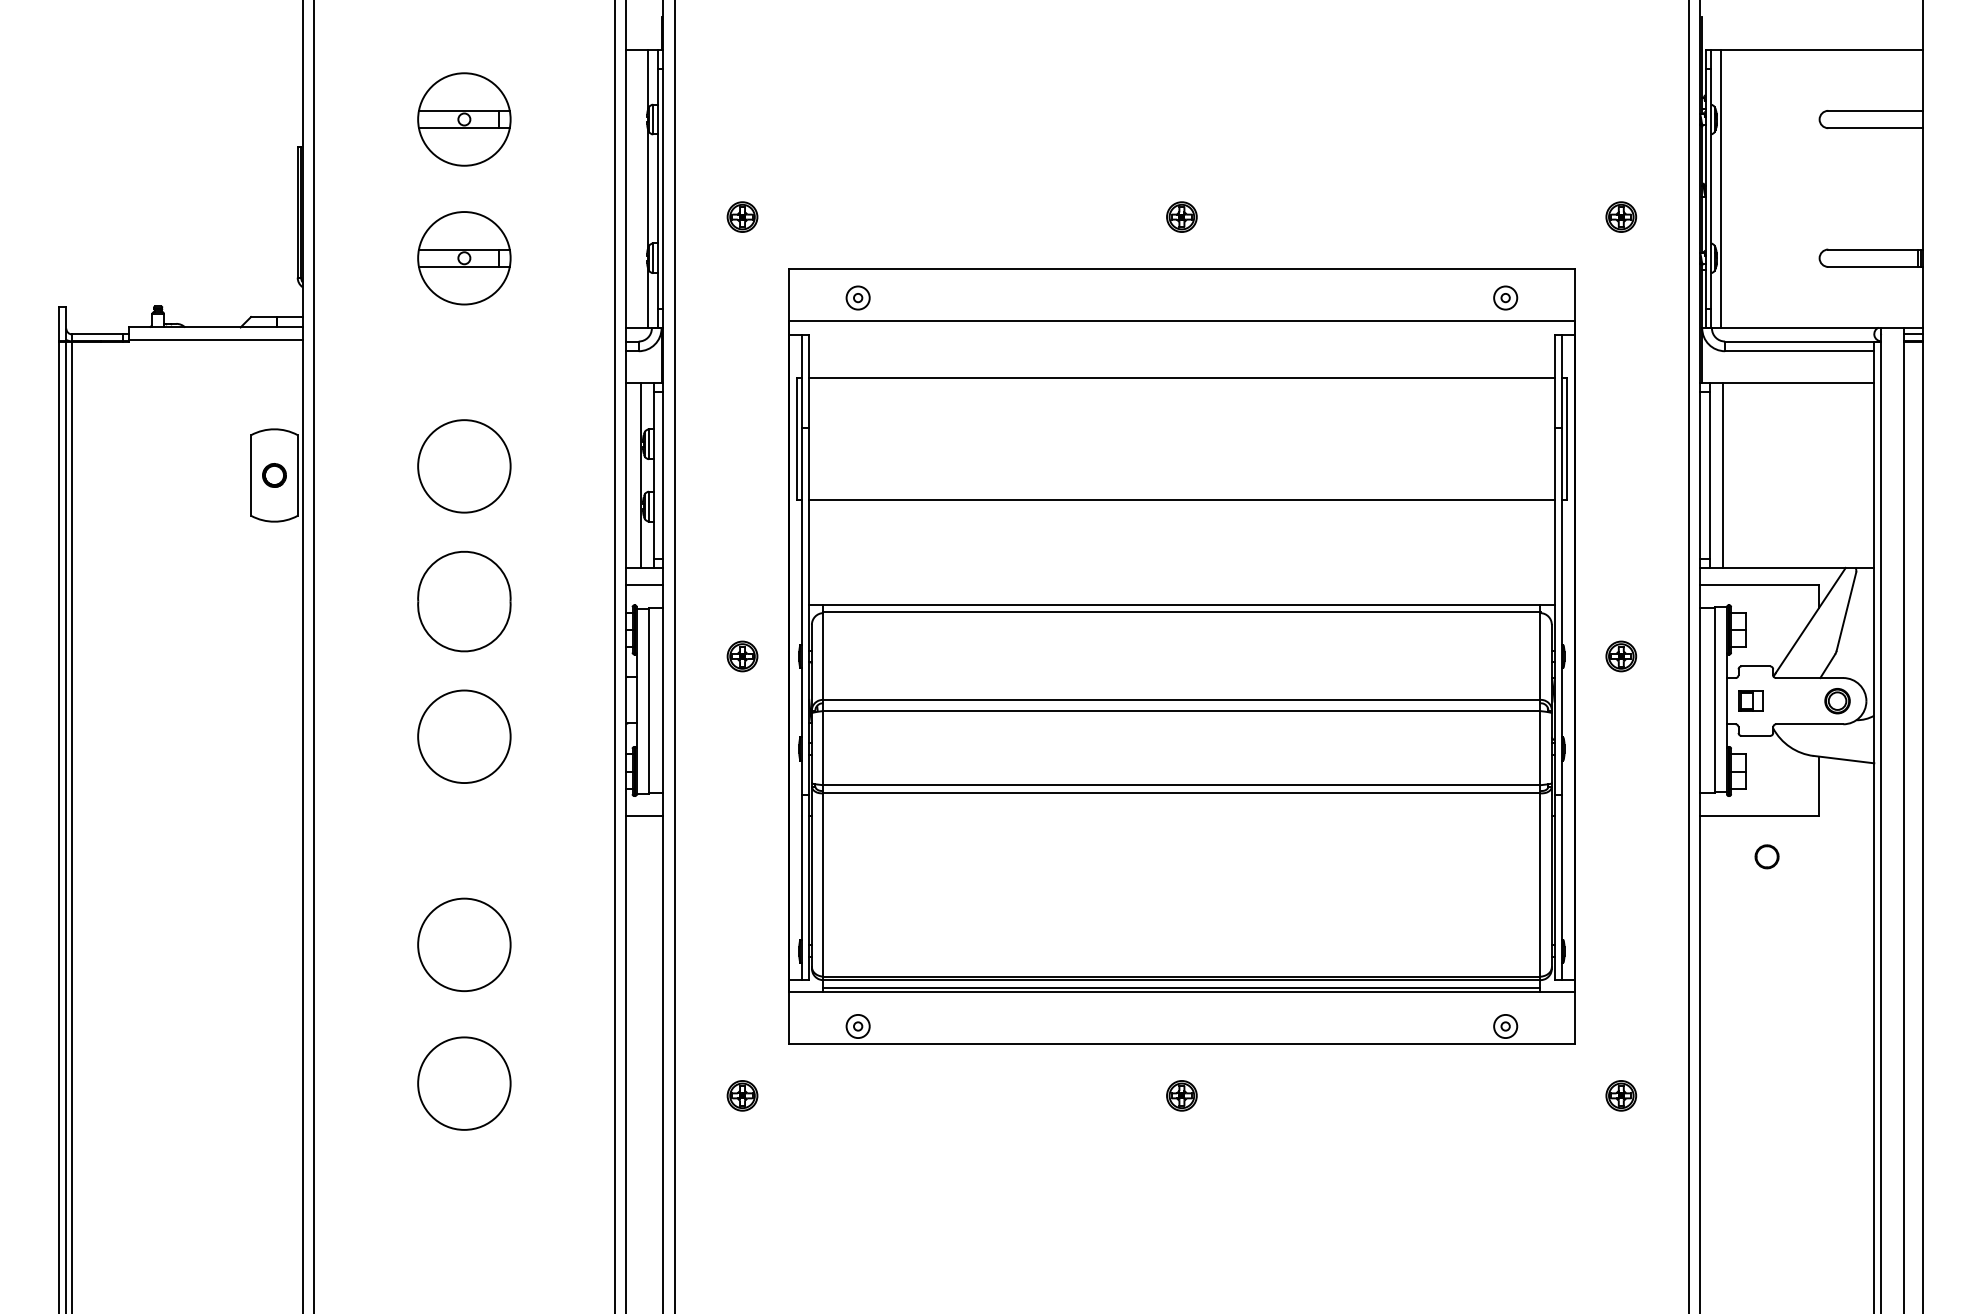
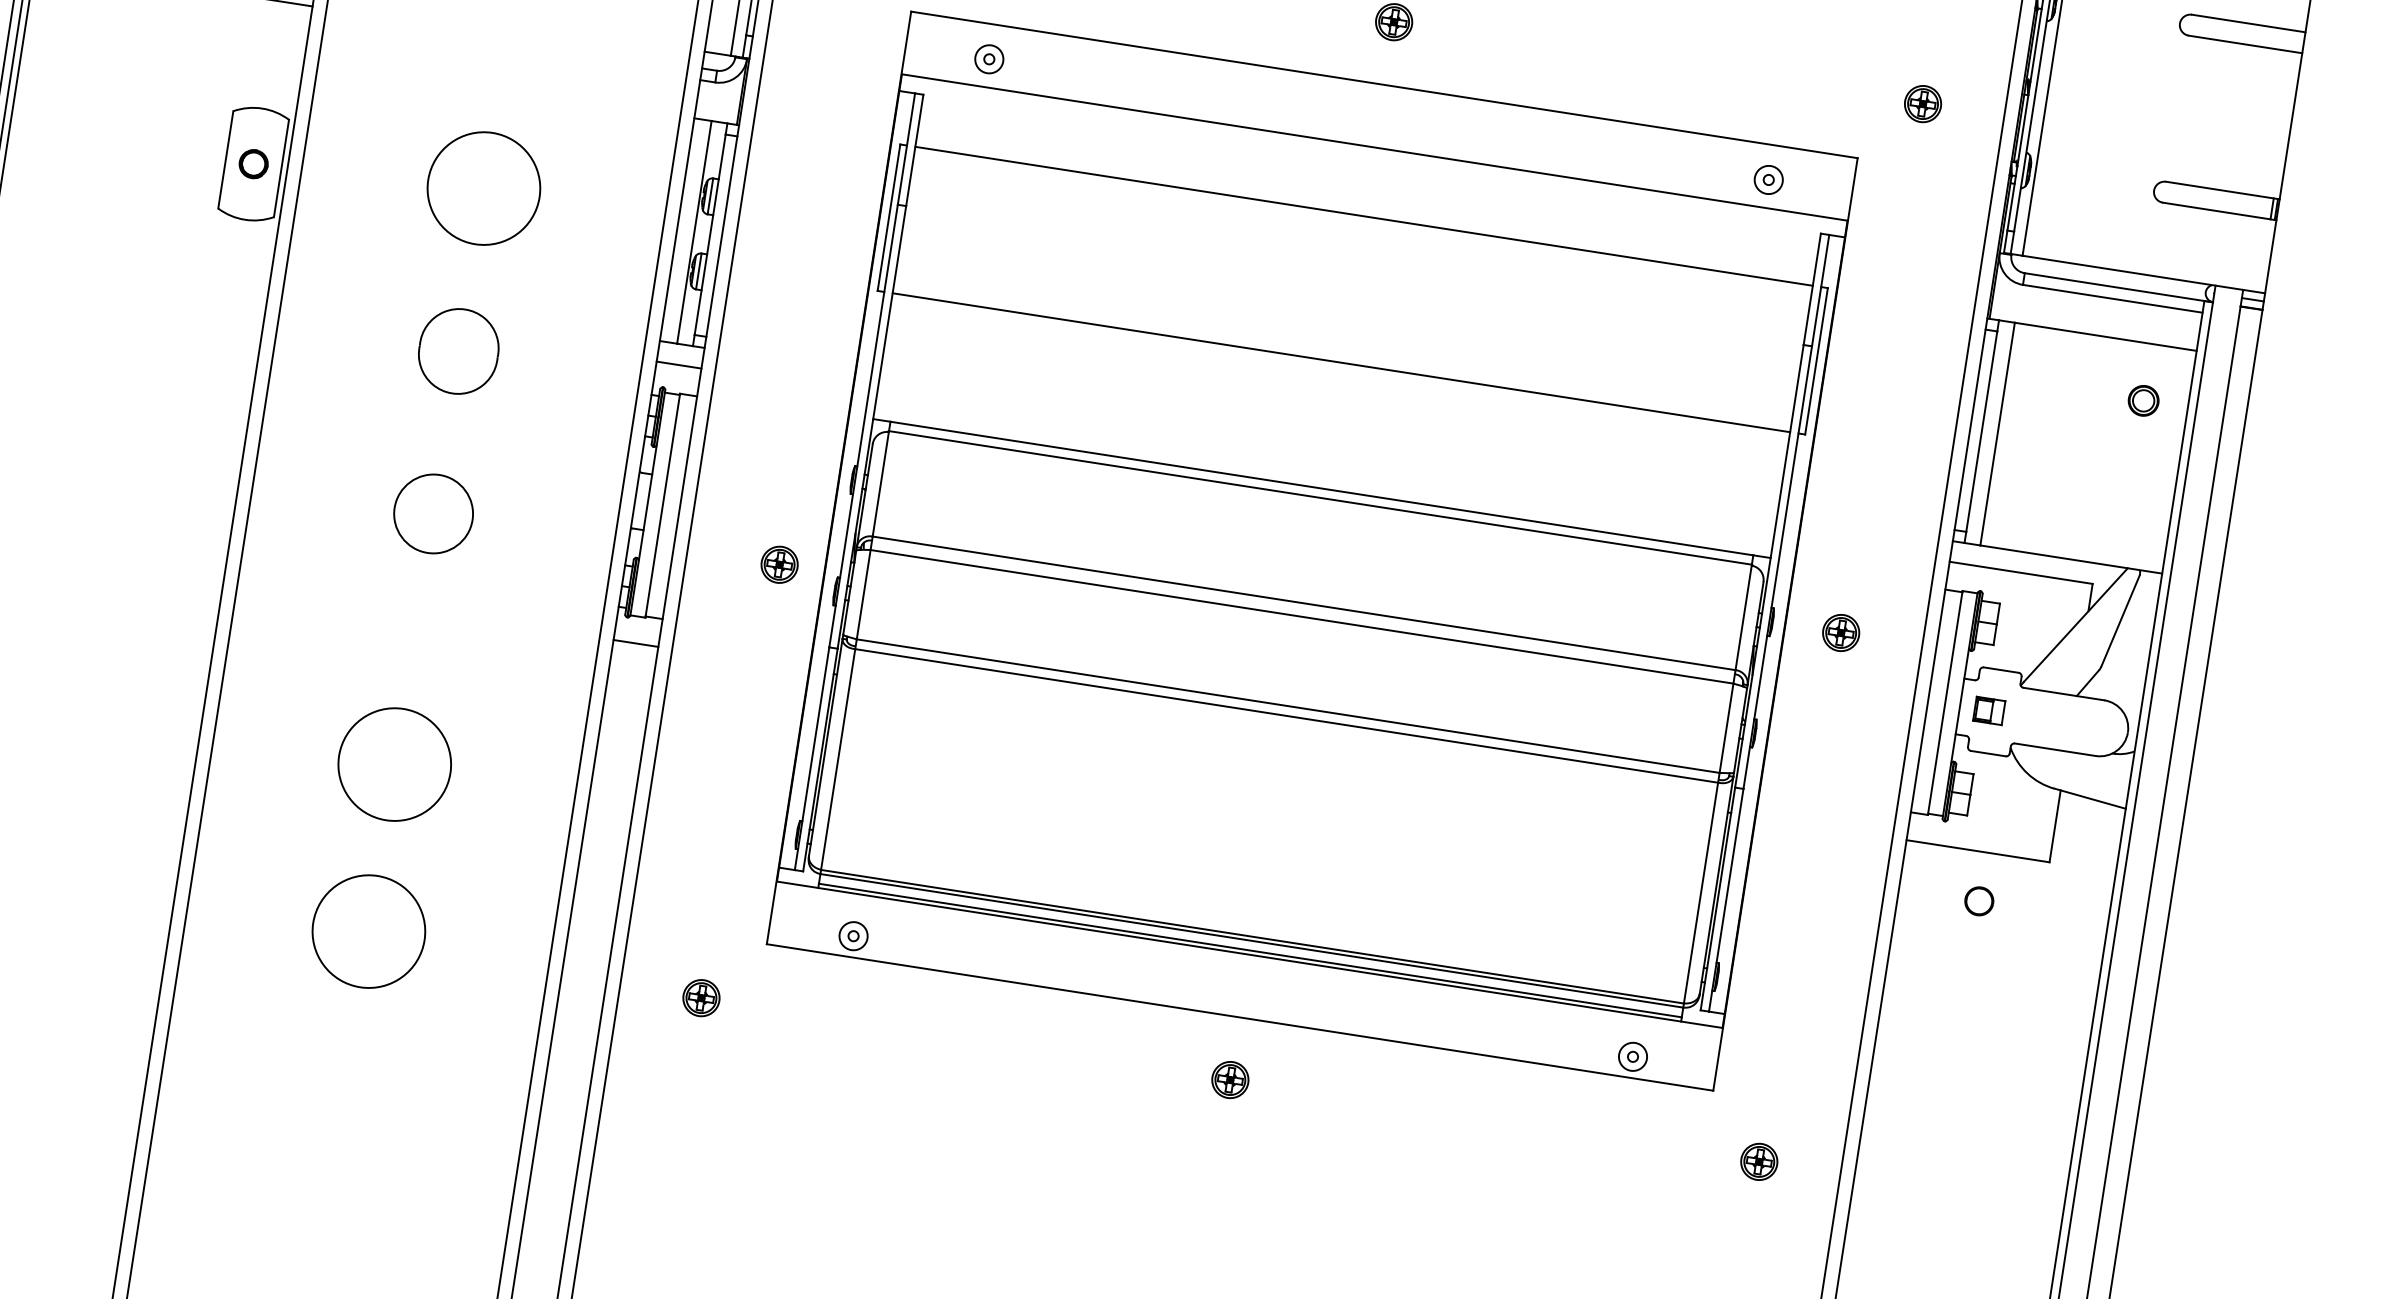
part: (464, 601) -> (458, 351), size x0.7
part: (742, 656) -> (779, 564), moved
part: (1837, 701) -> (2143, 401), moved
circle: (464, 736) -> (433, 513), size x0.7

